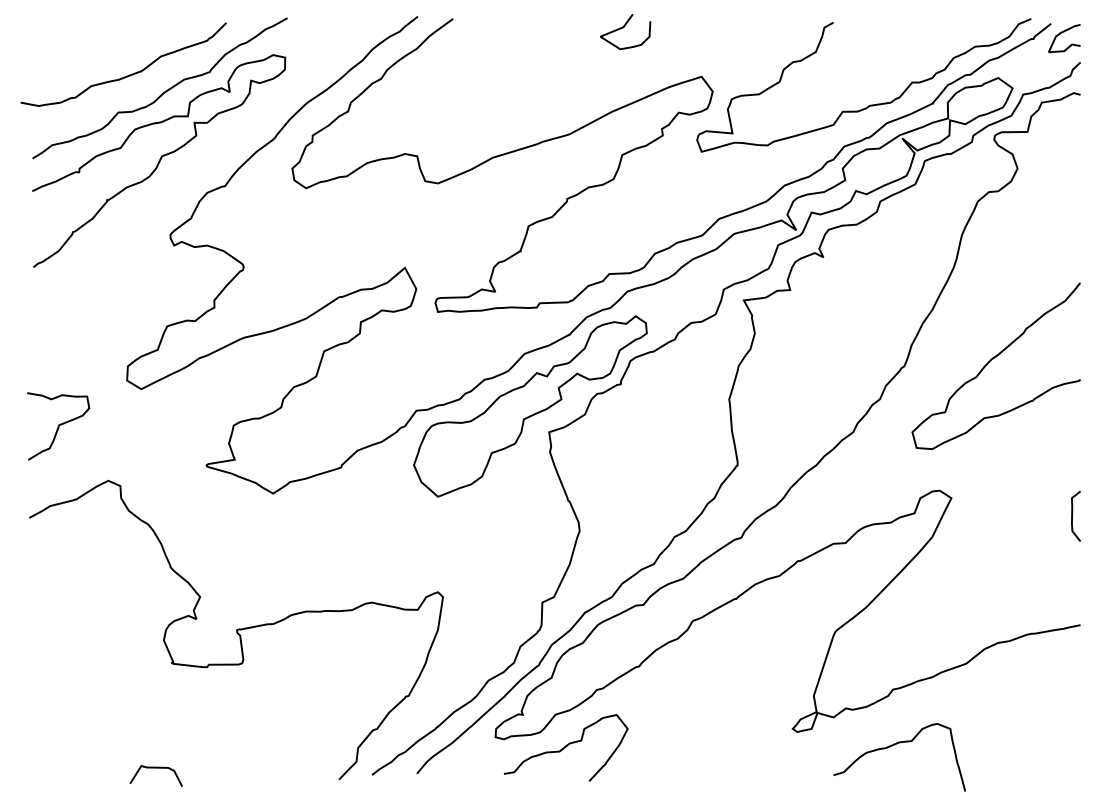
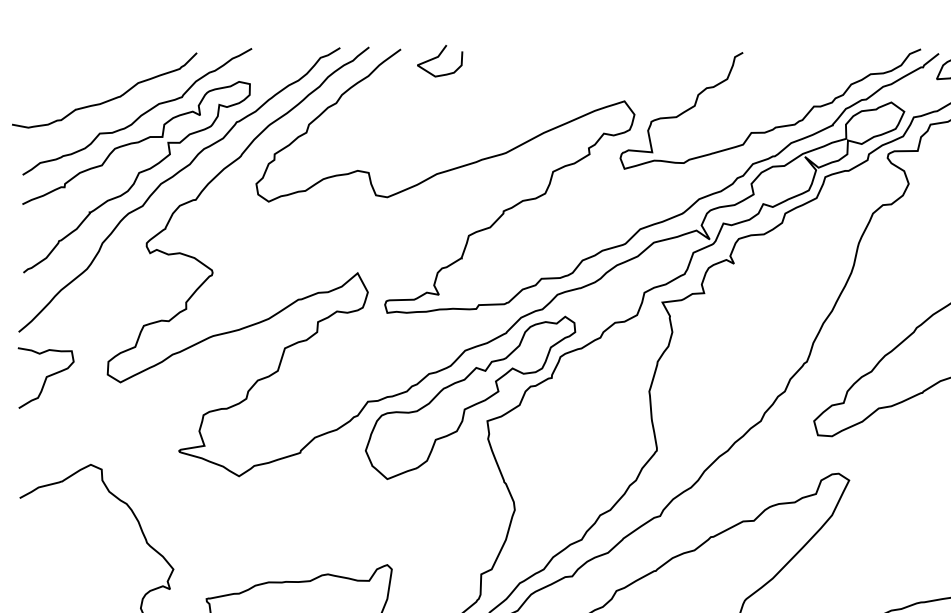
curve: (623, 28) -> (438, 57), moved
curve: (198, 162) -> (171, 178), added
curve: (58, 426) -> (46, 378), moved

